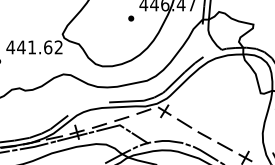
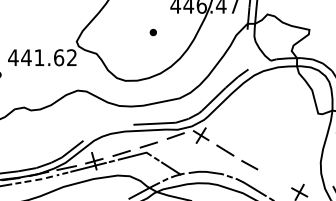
part: (130, 18) -> (152, 32), moved
line: (224, 146) -> (274, 178), removed
line: (34, 147) -> (42, 179), solid -> dashed

